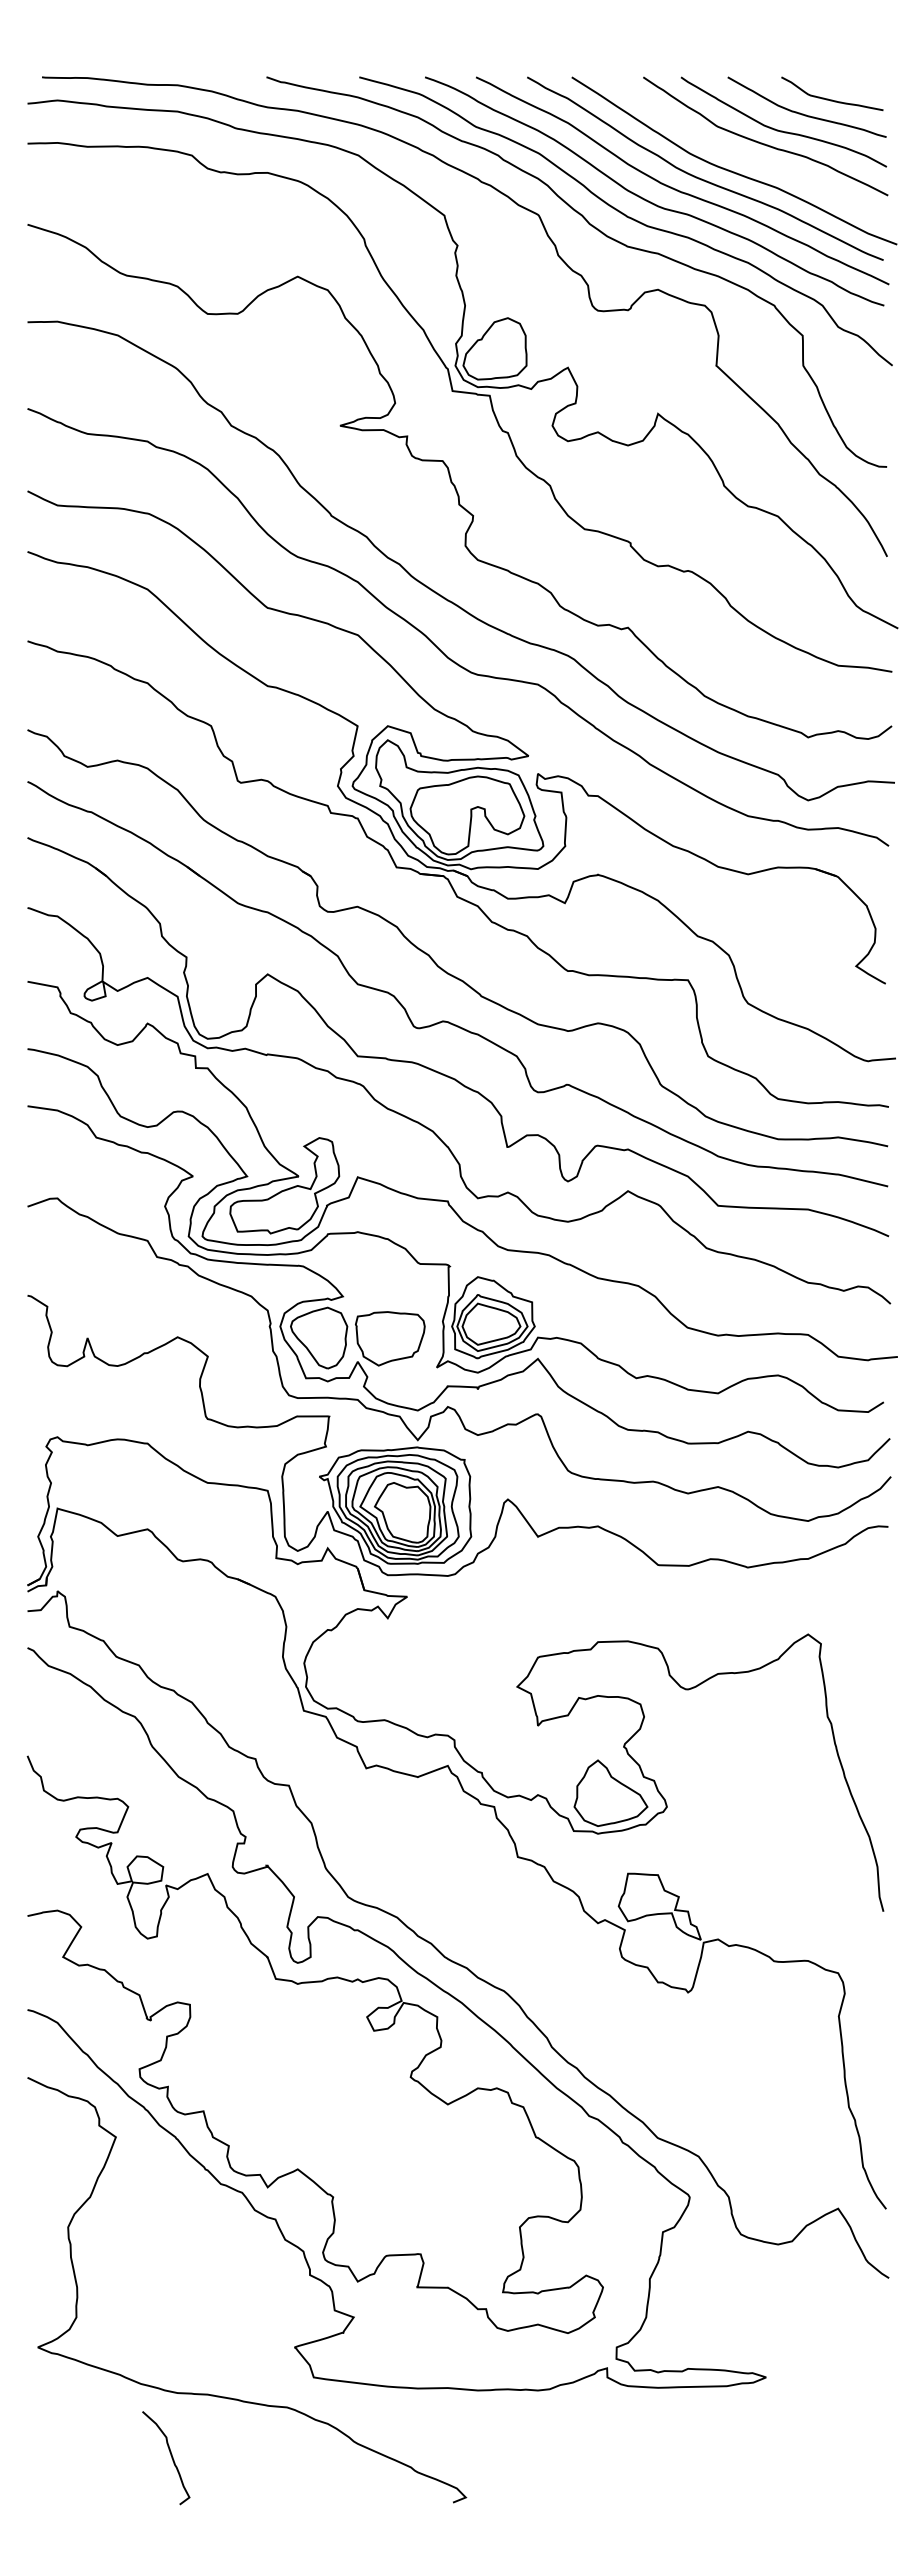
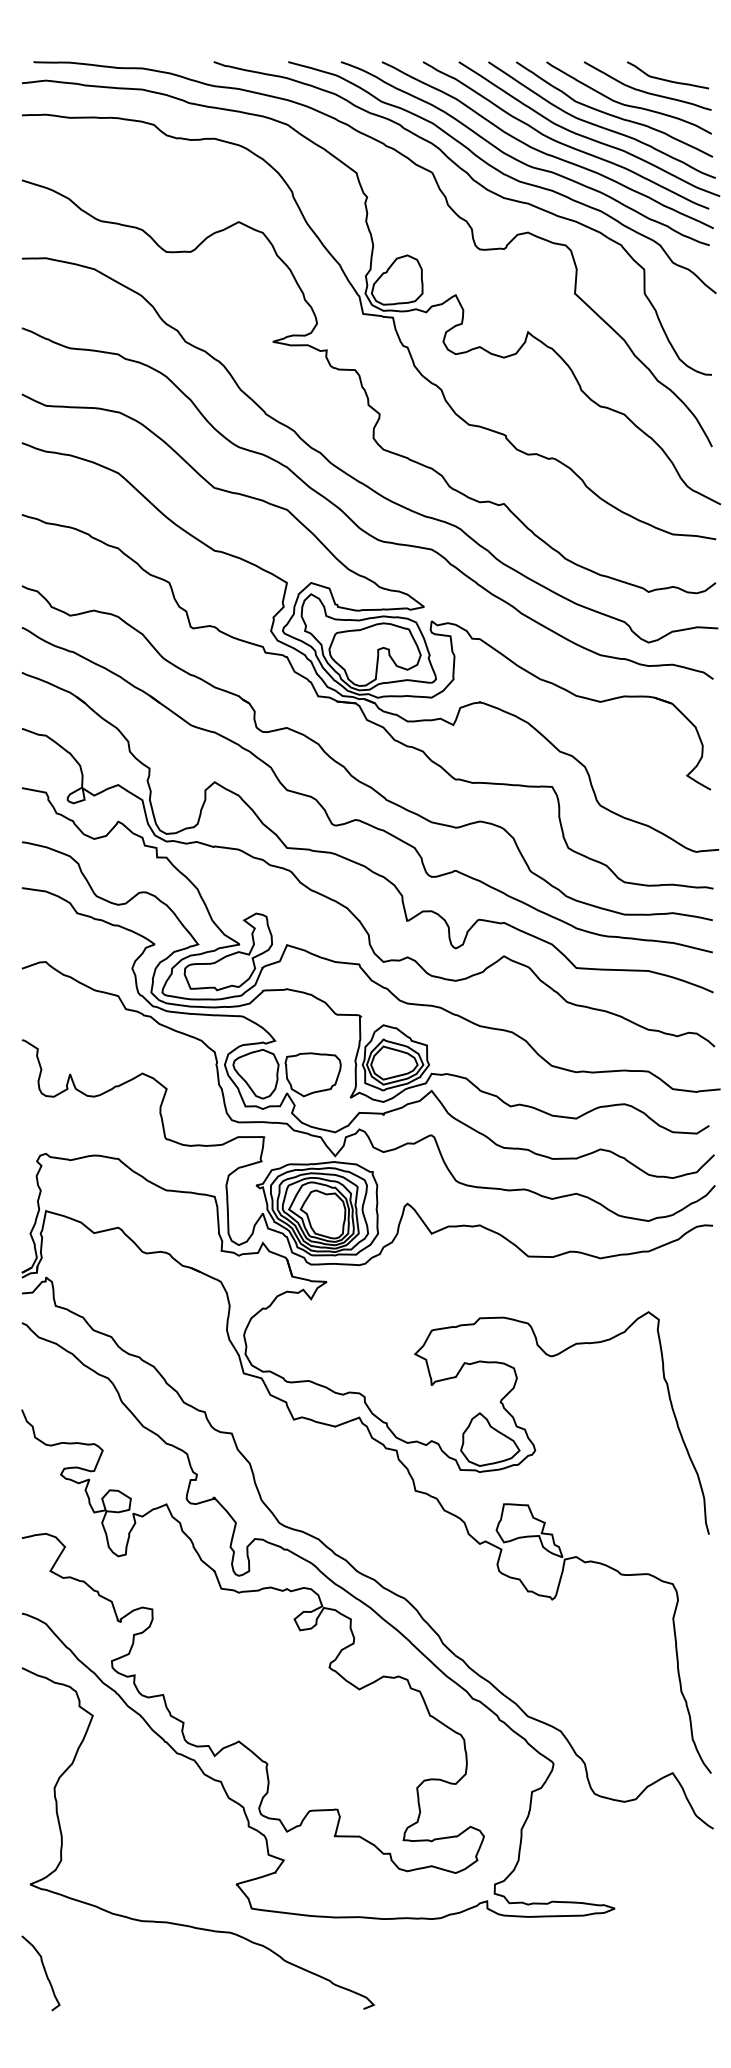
curve: (747, 156) -> (599, 125), added
curve: (170, 2455) -> (44, 1971), moved

